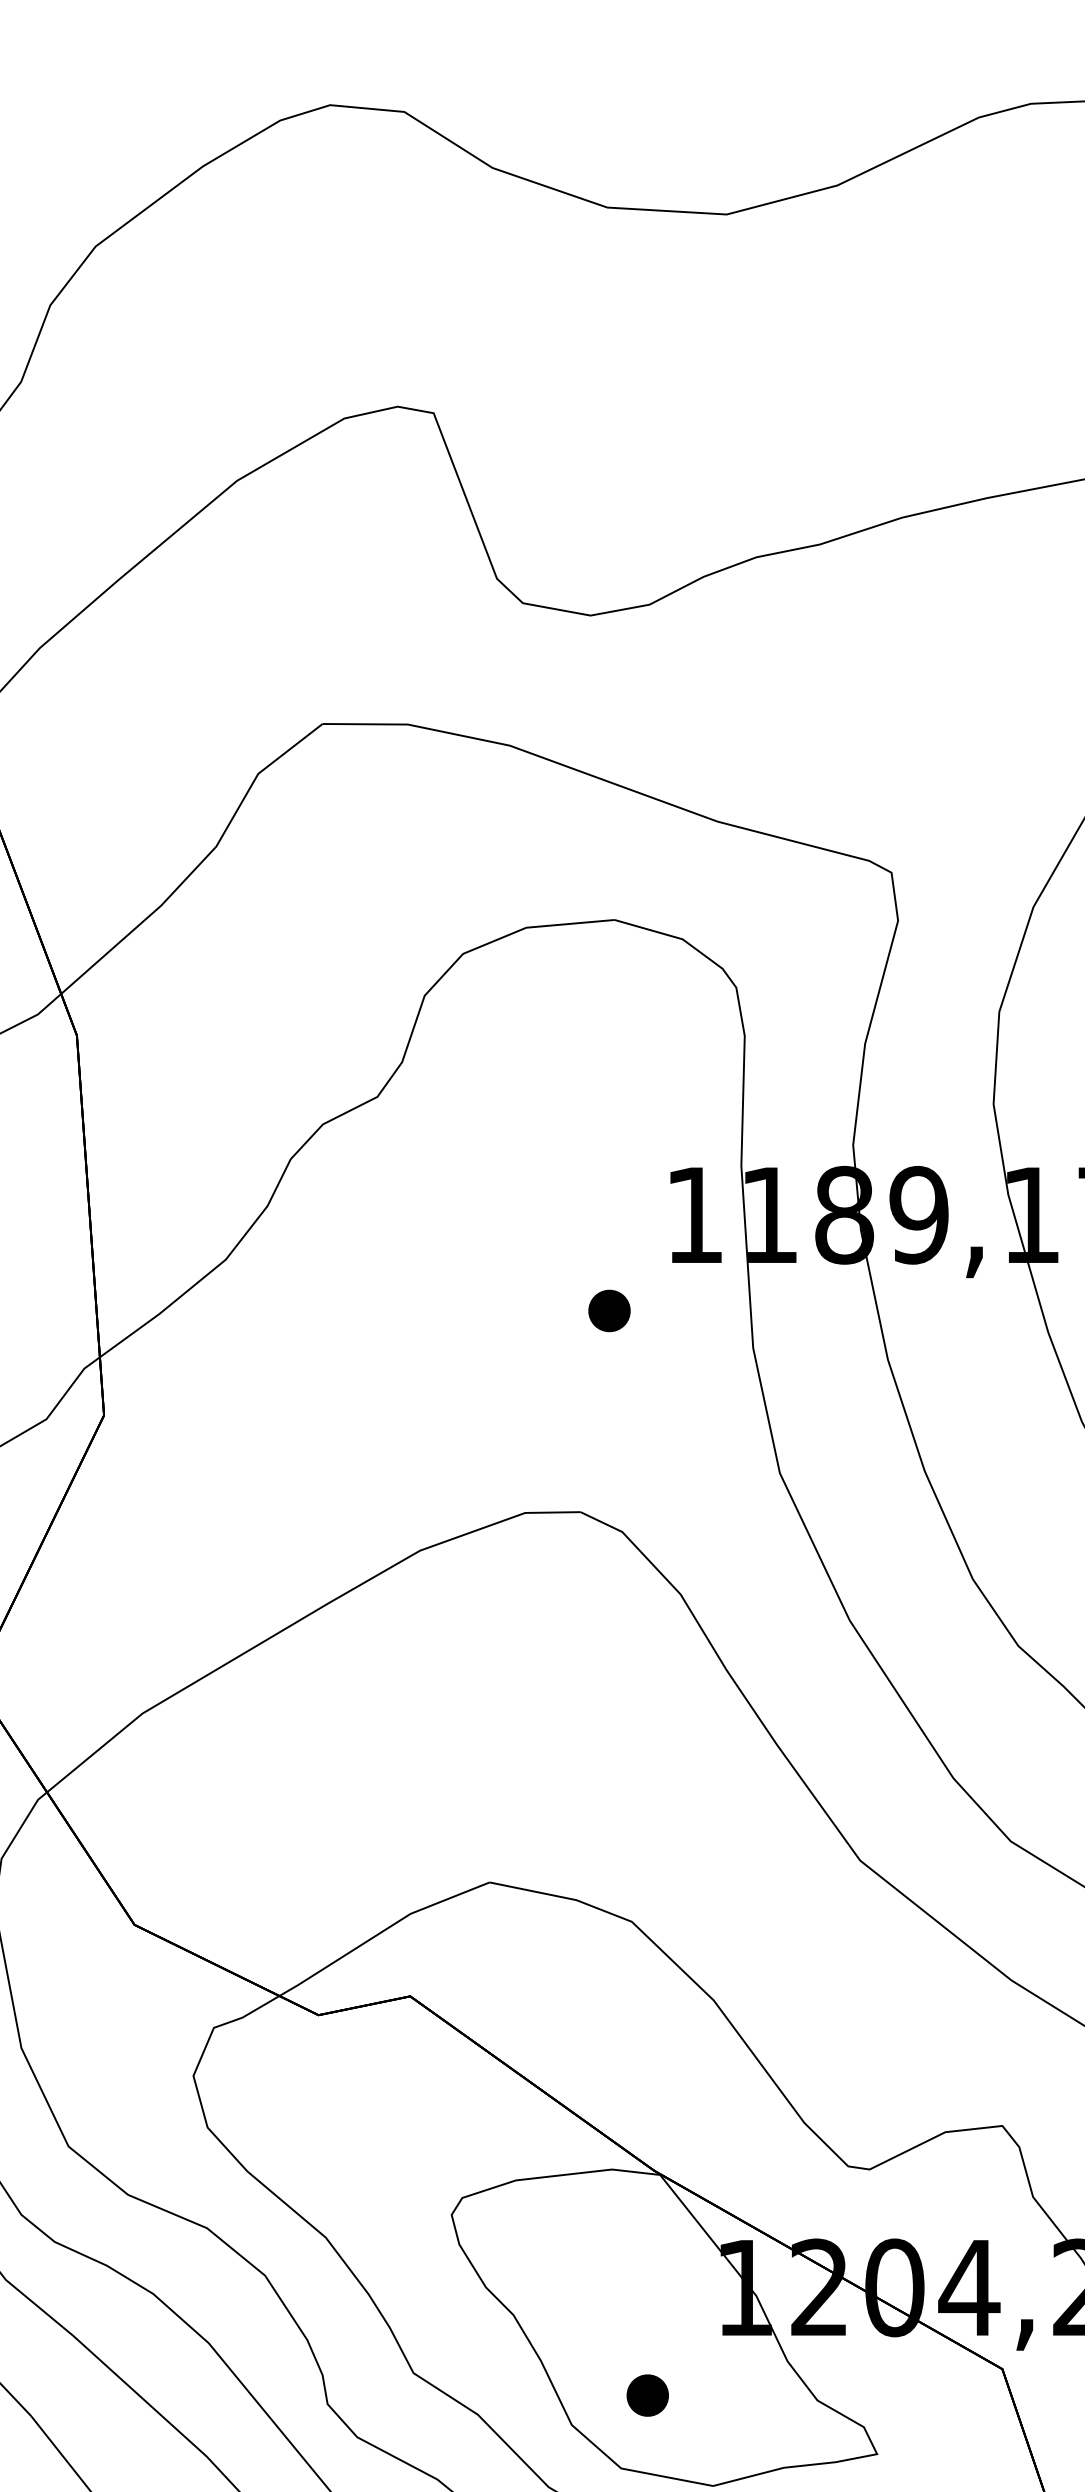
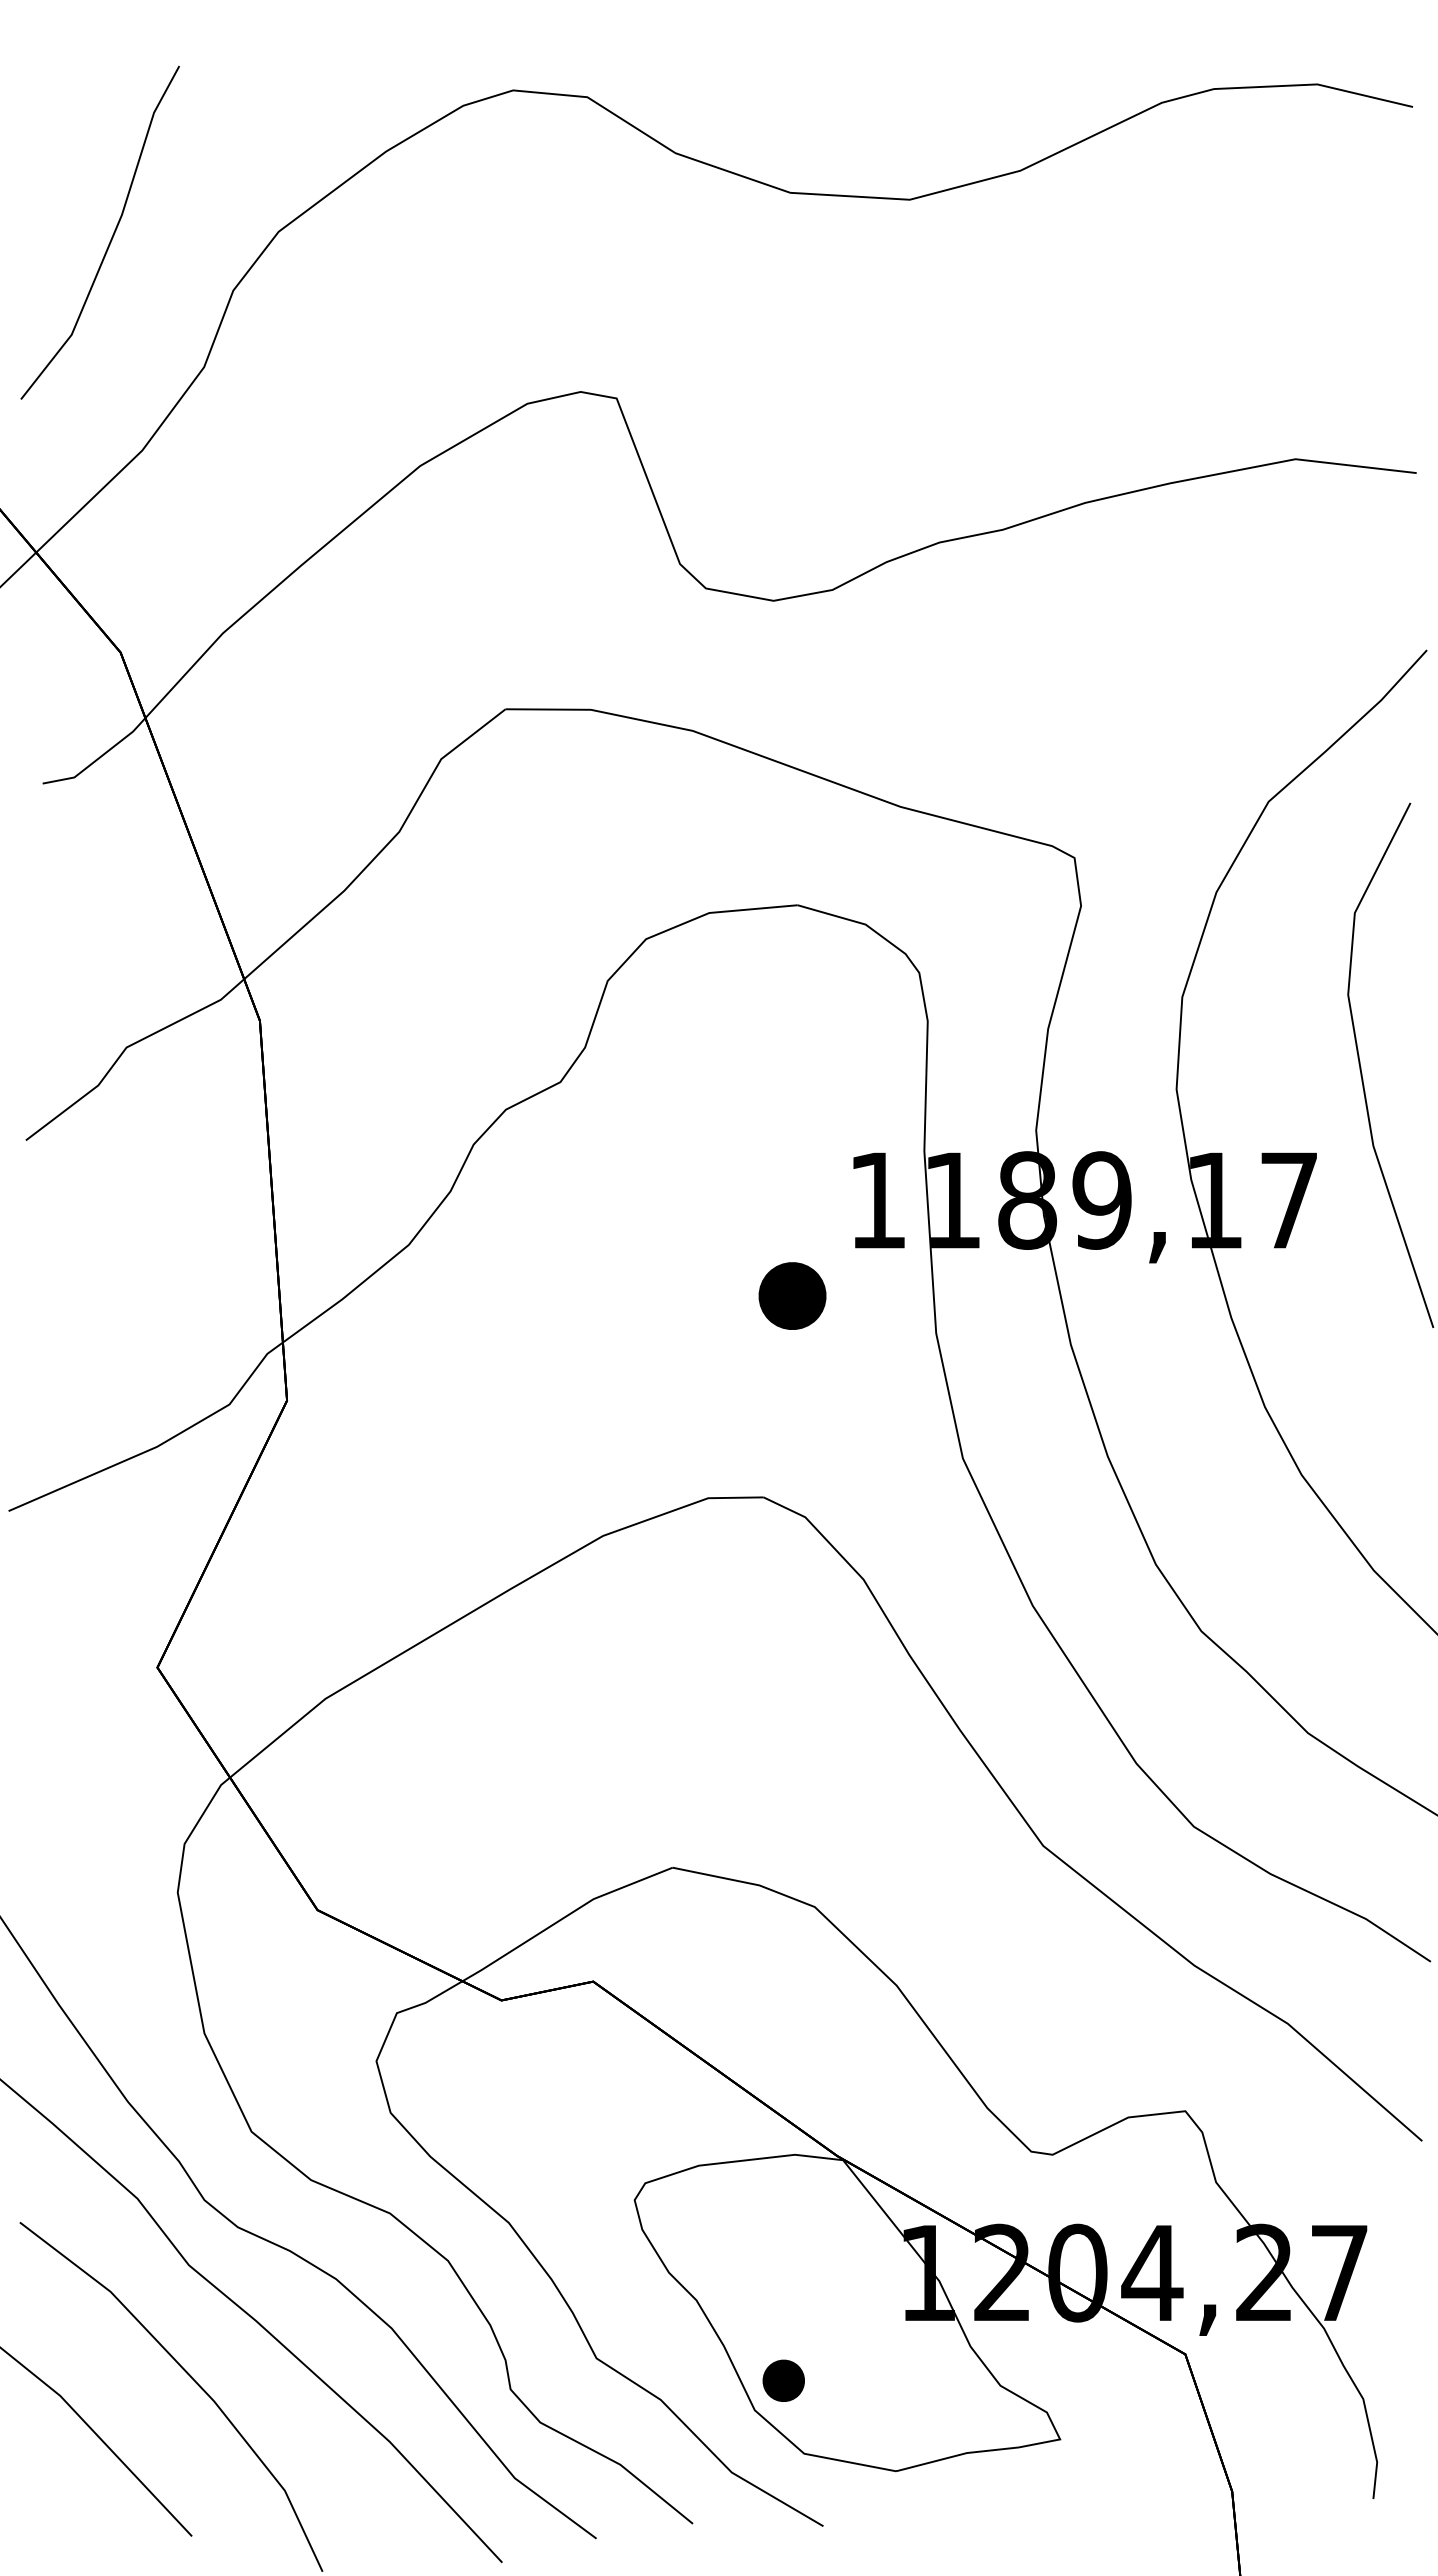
part: (609, 1311) -> (792, 1296), size x1.6
part: (647, 2395) -> (783, 2380), moved

